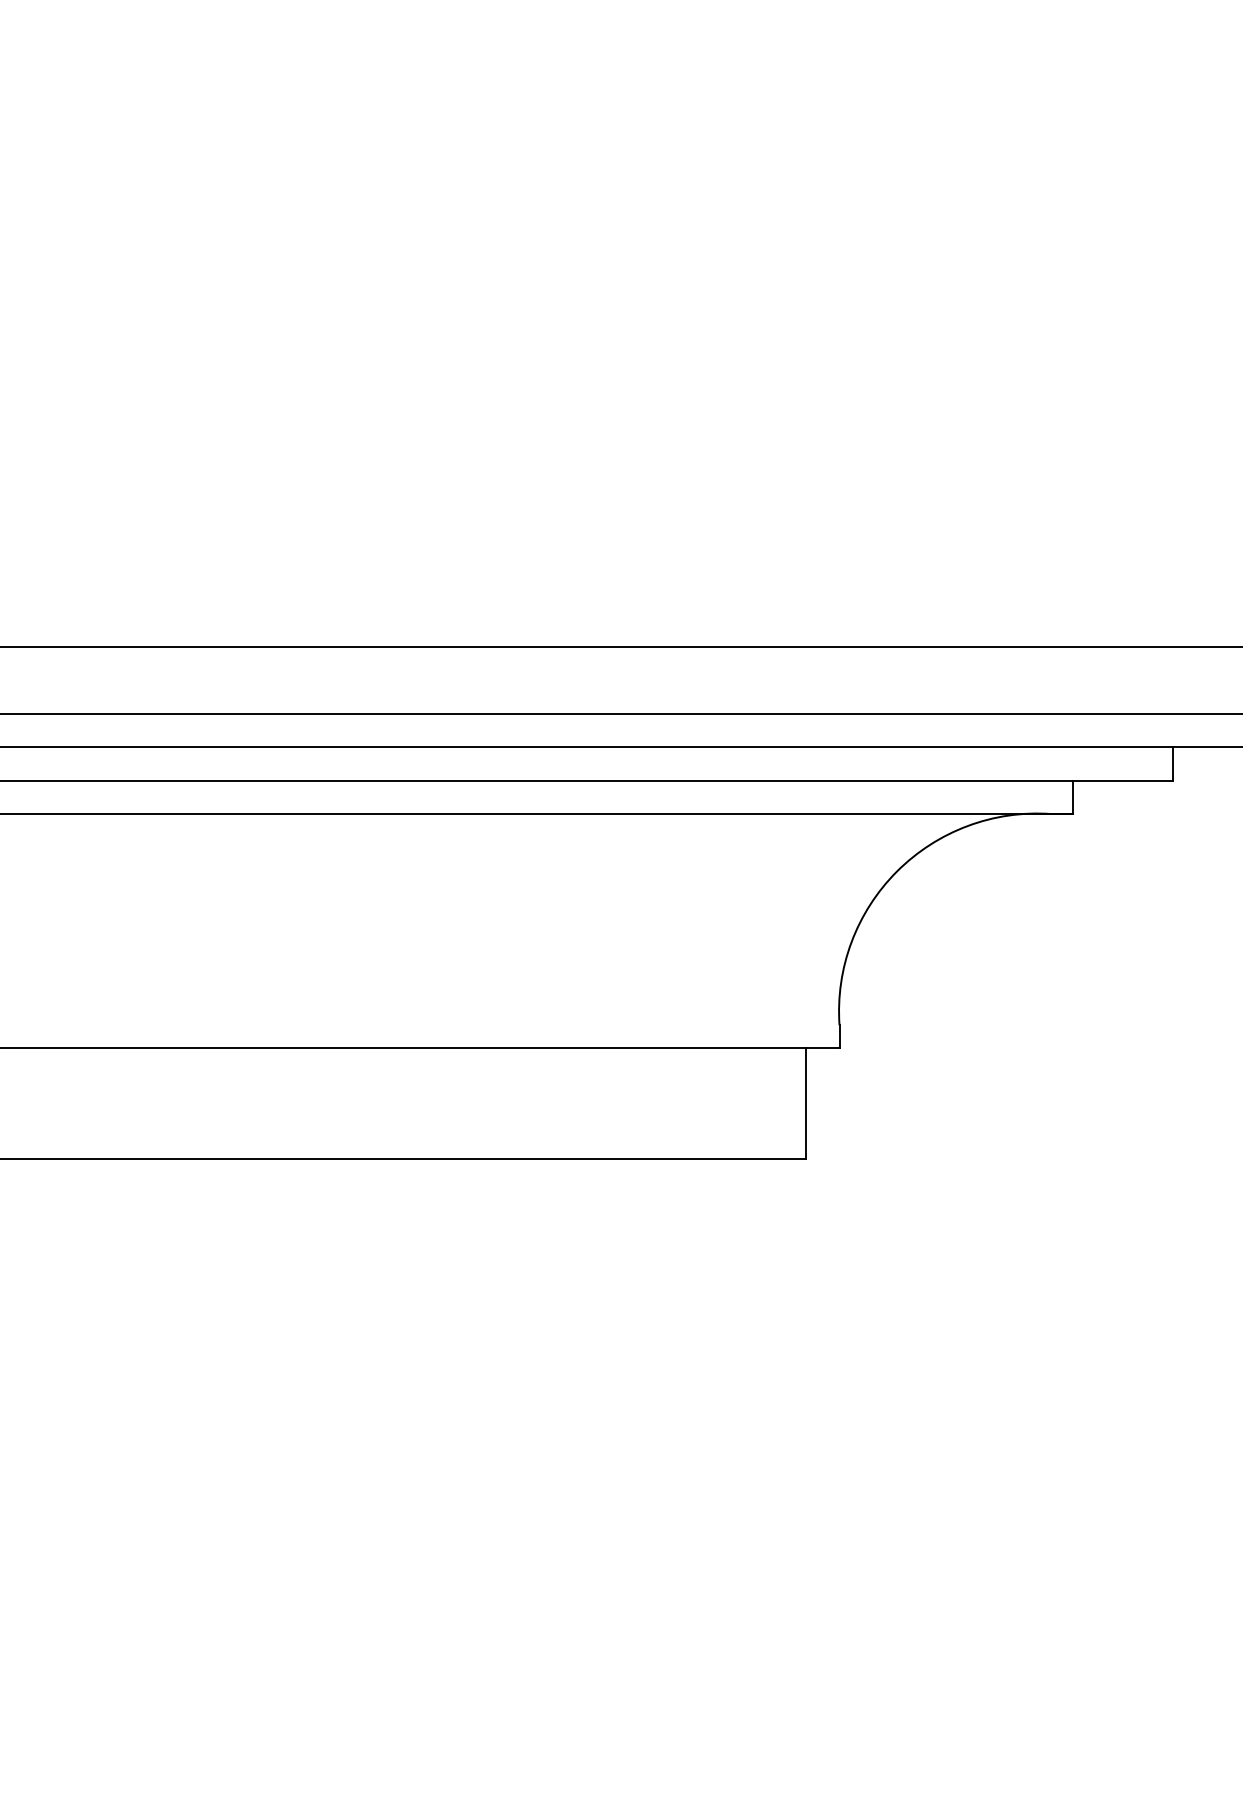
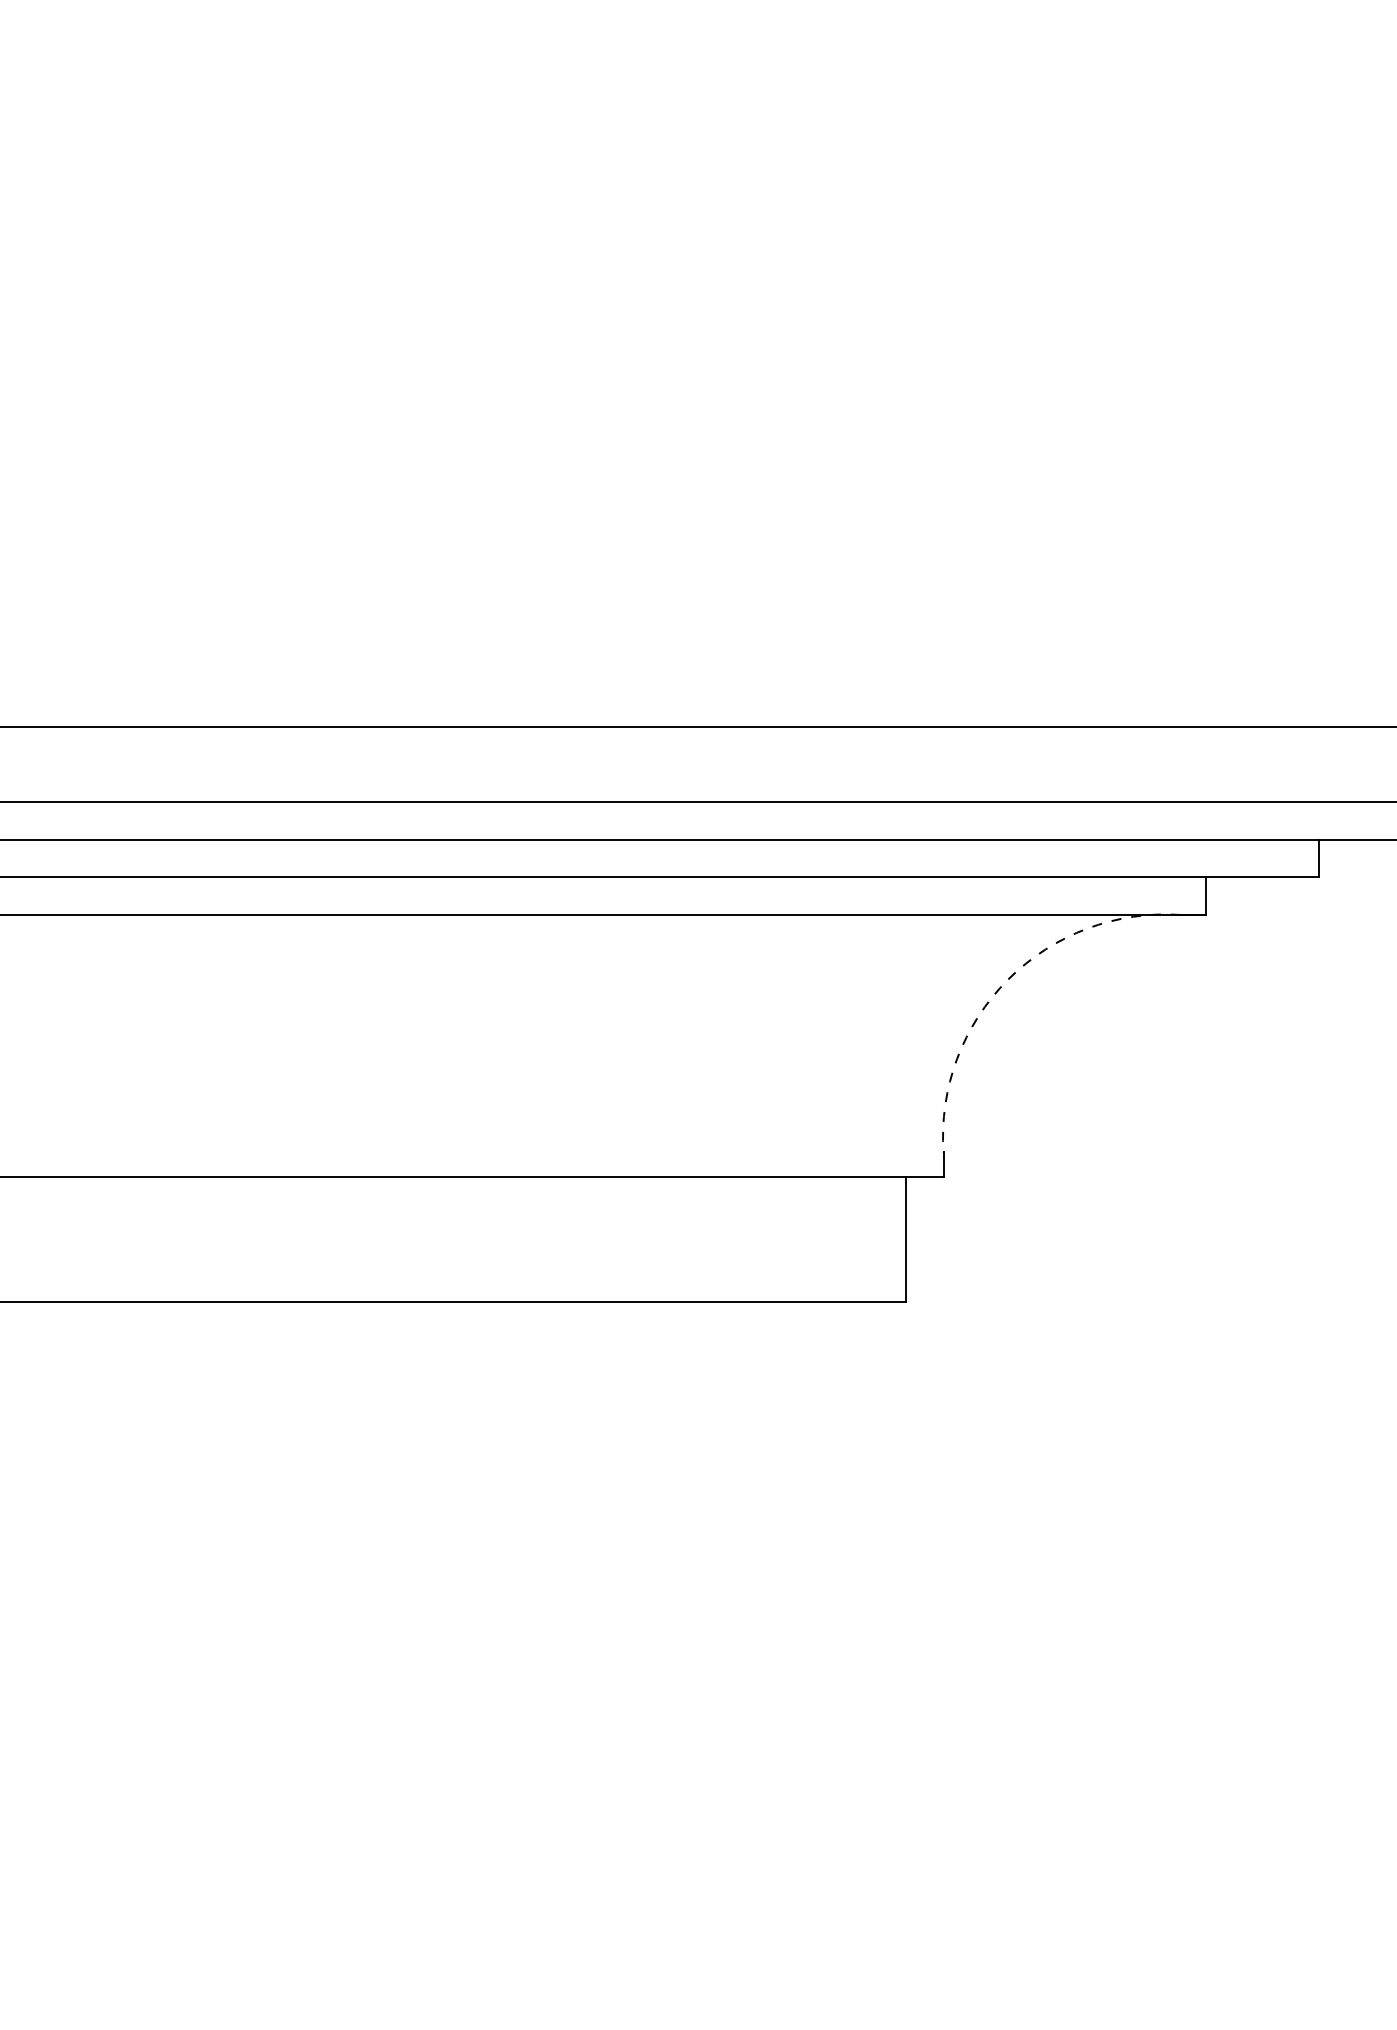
arc: (897, 871) -> (1008, 979), solid -> dashed

